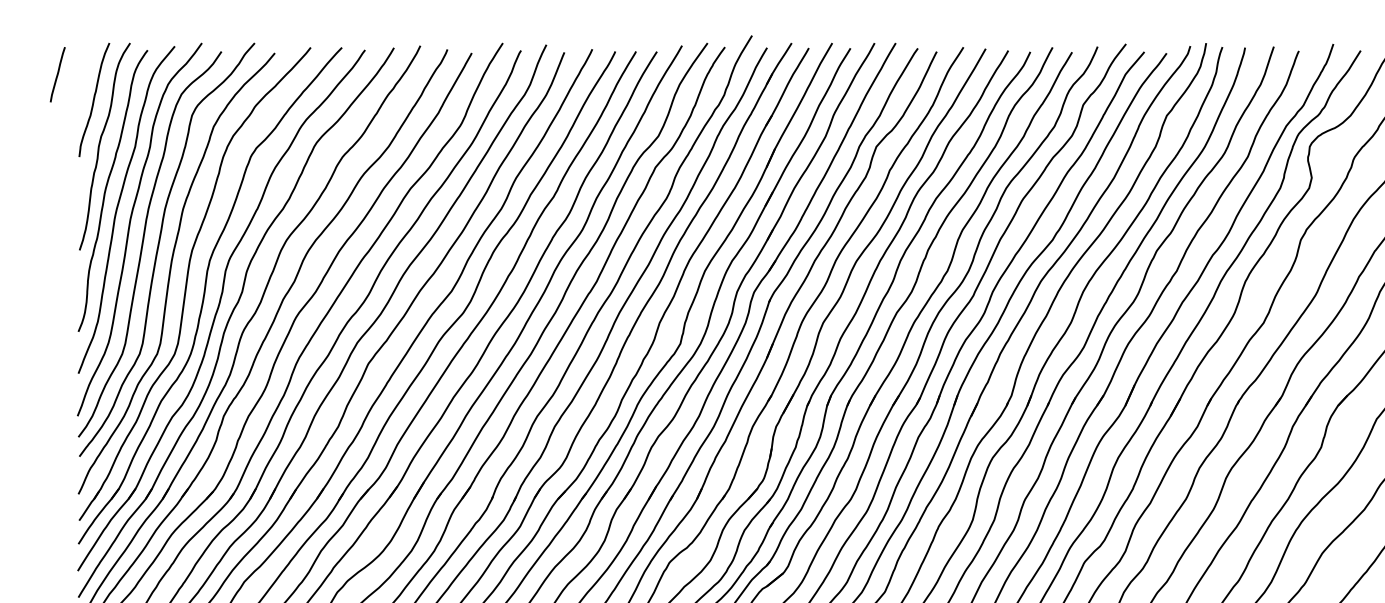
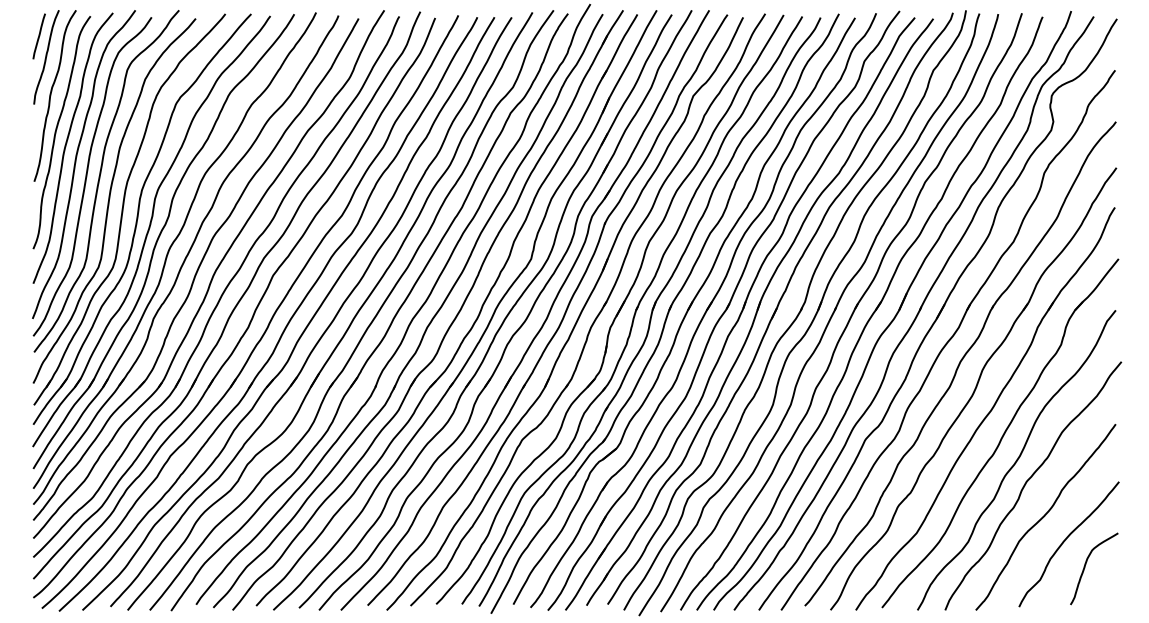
line: (56, 74) -> (38, 36), moved

